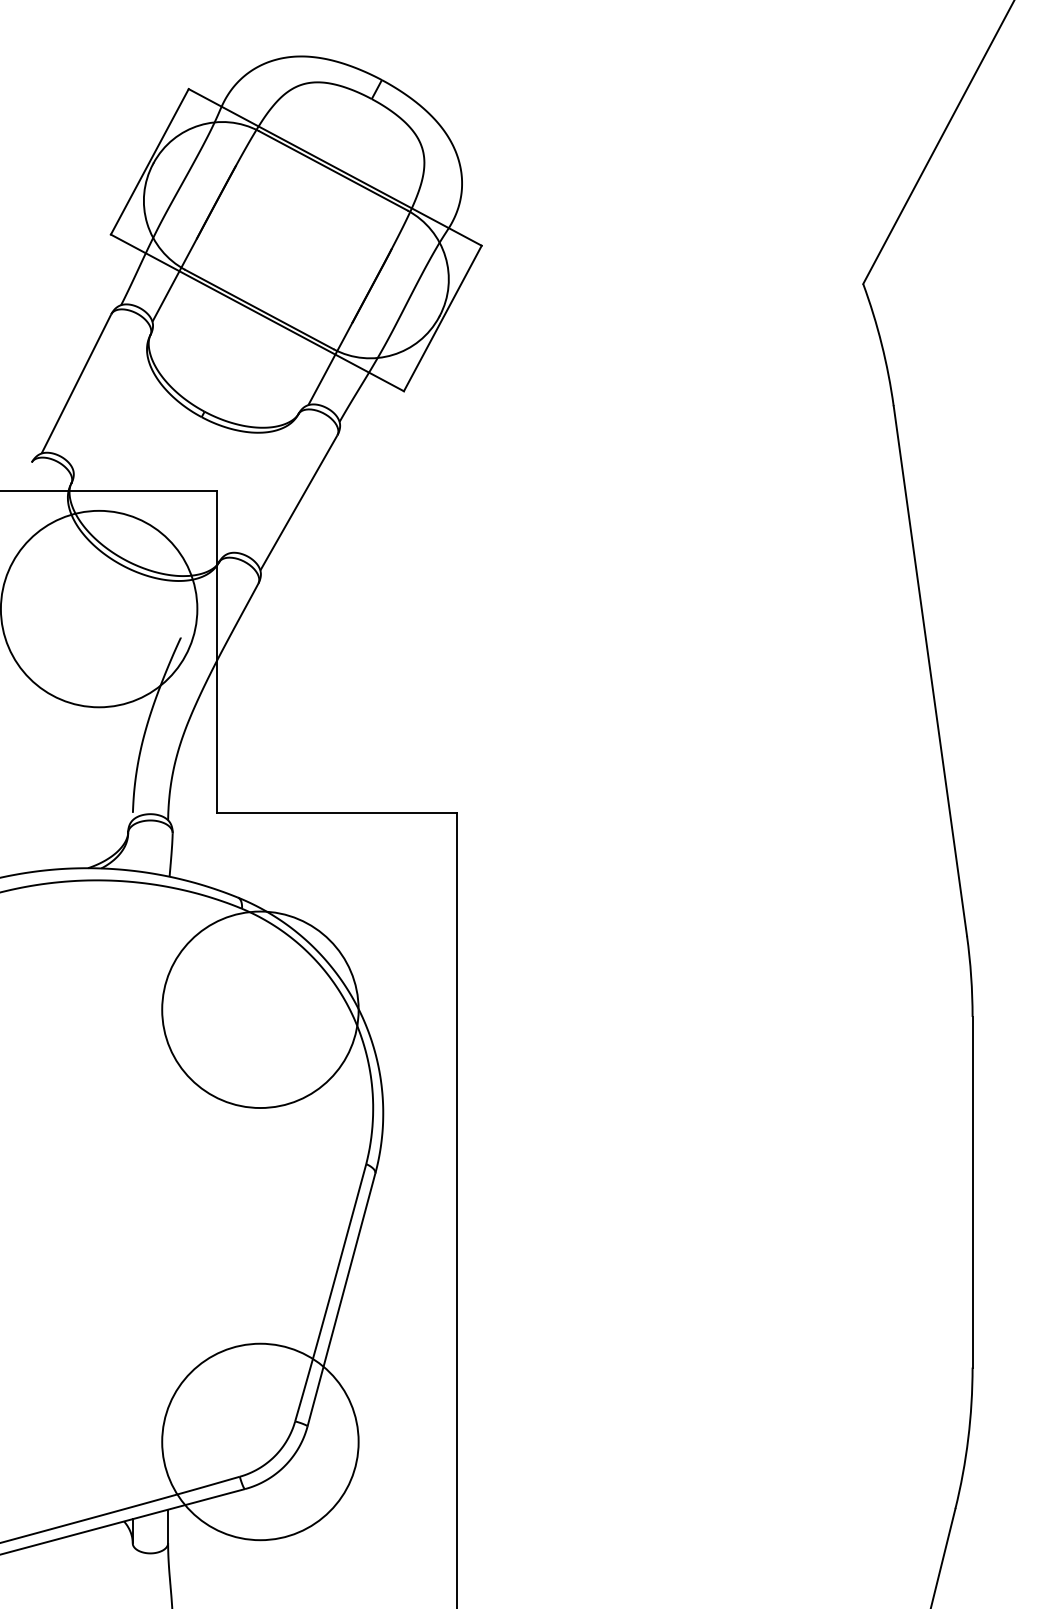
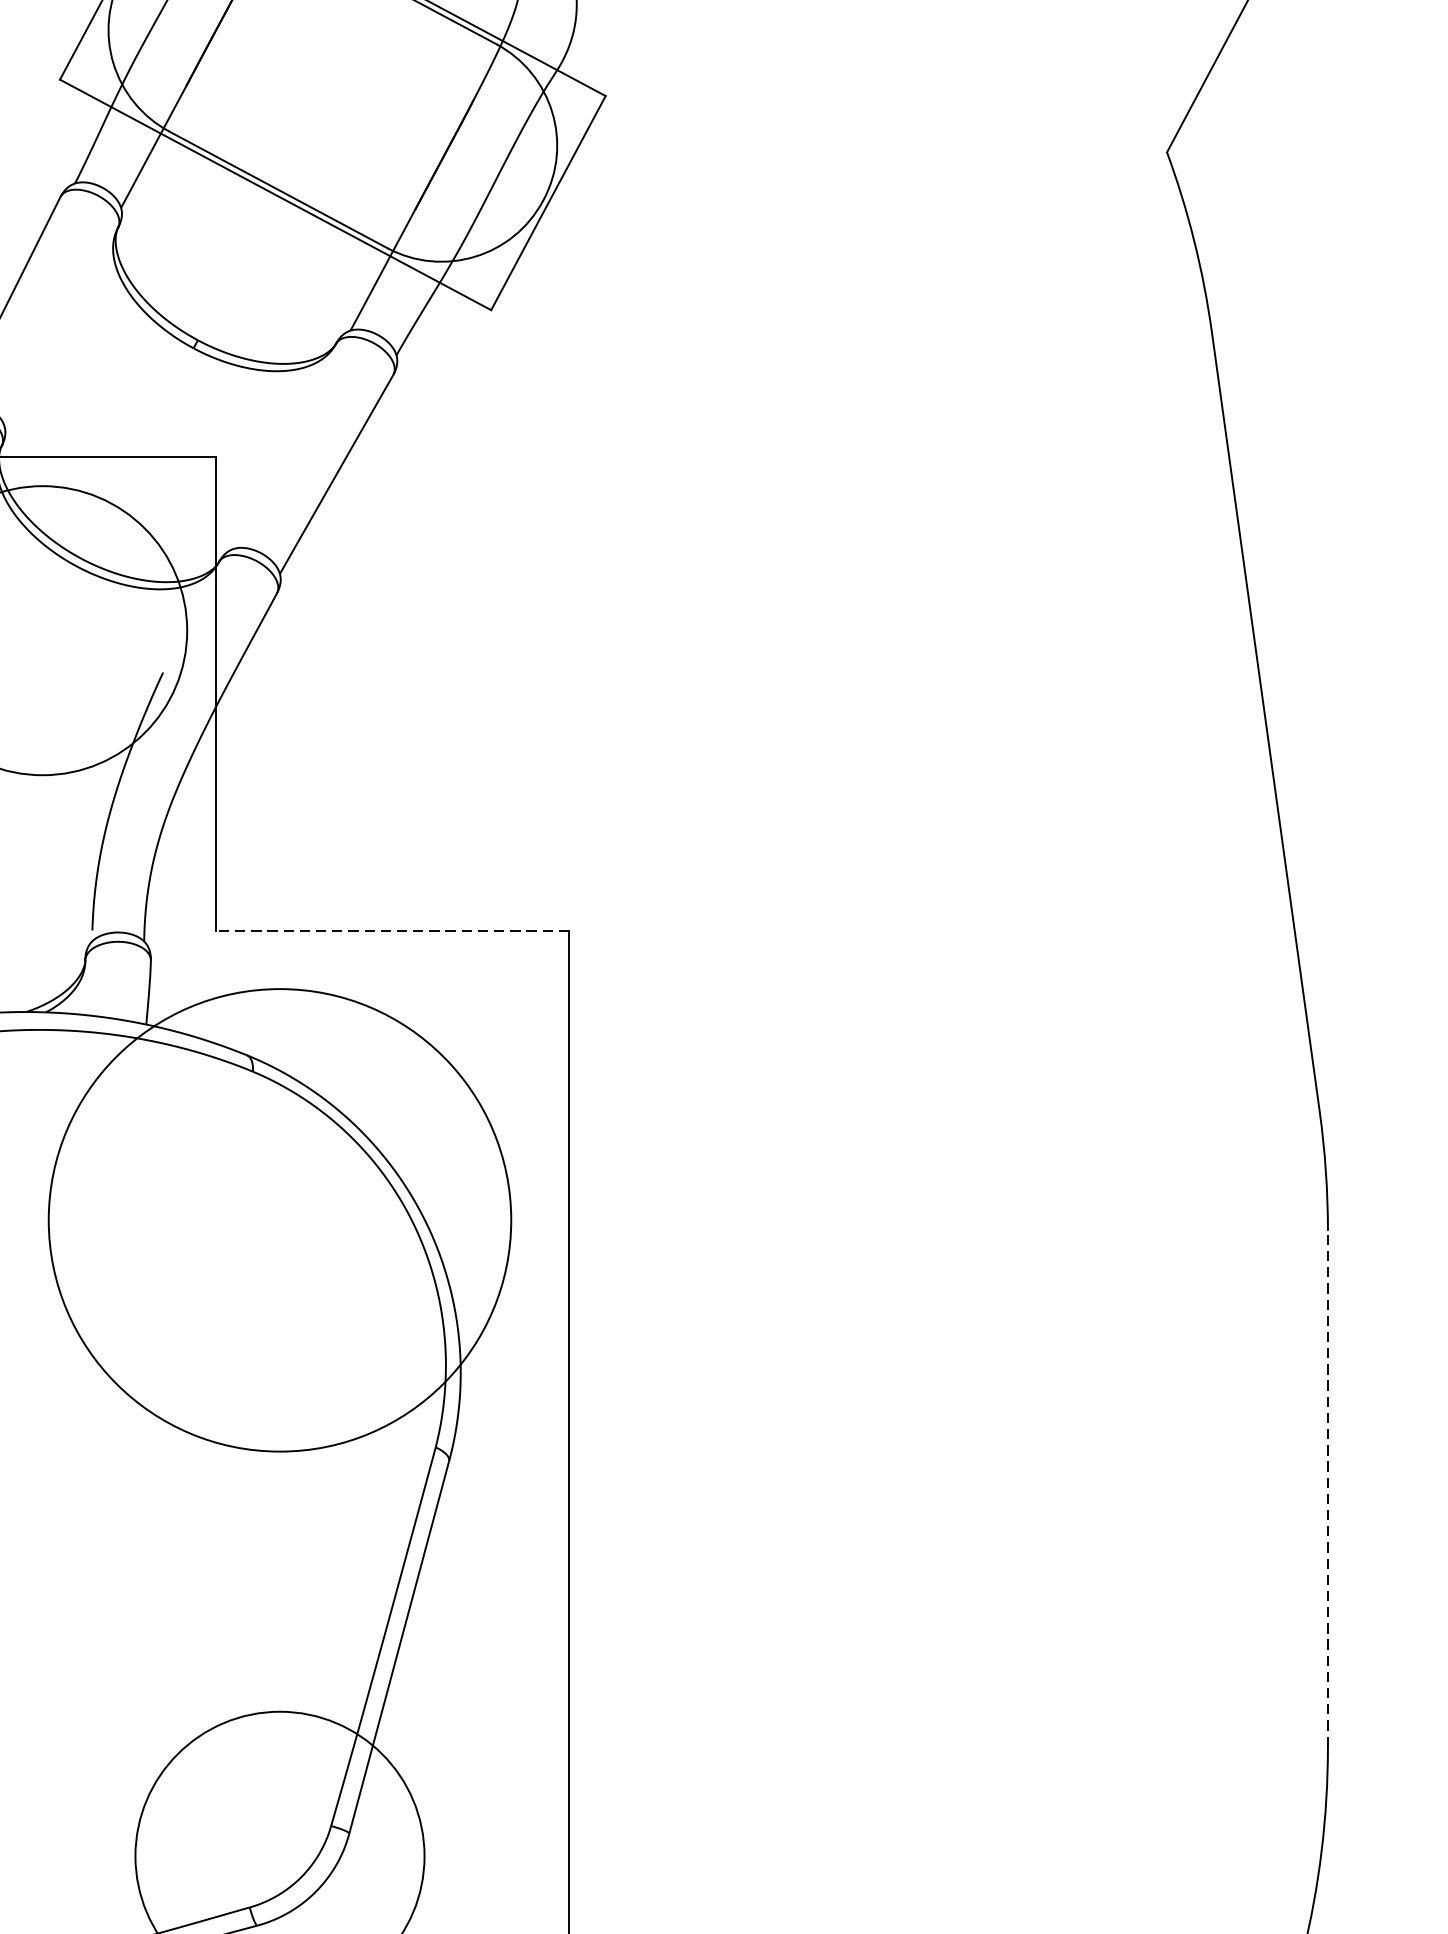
line: (336, 813) -> (391, 931), solid -> dashed
circle: (260, 1009) -> (280, 1219), size x1.6
line: (972, 1191) -> (1327, 1487), solid -> dashed

